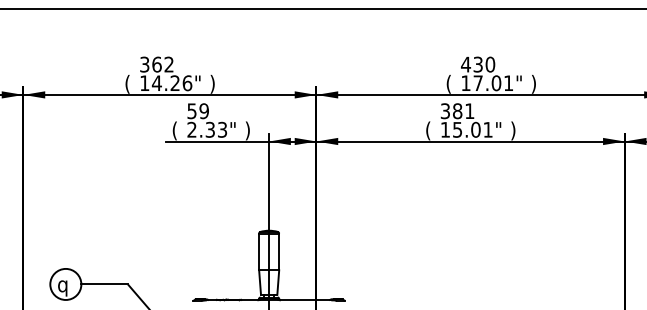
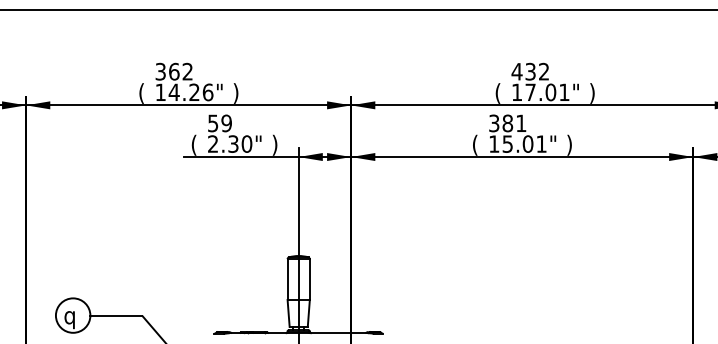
text: (489, 64) -> (543, 71), 430 -> 432
text: (222, 129) -> (246, 143), 2.33" -> 2.30"

